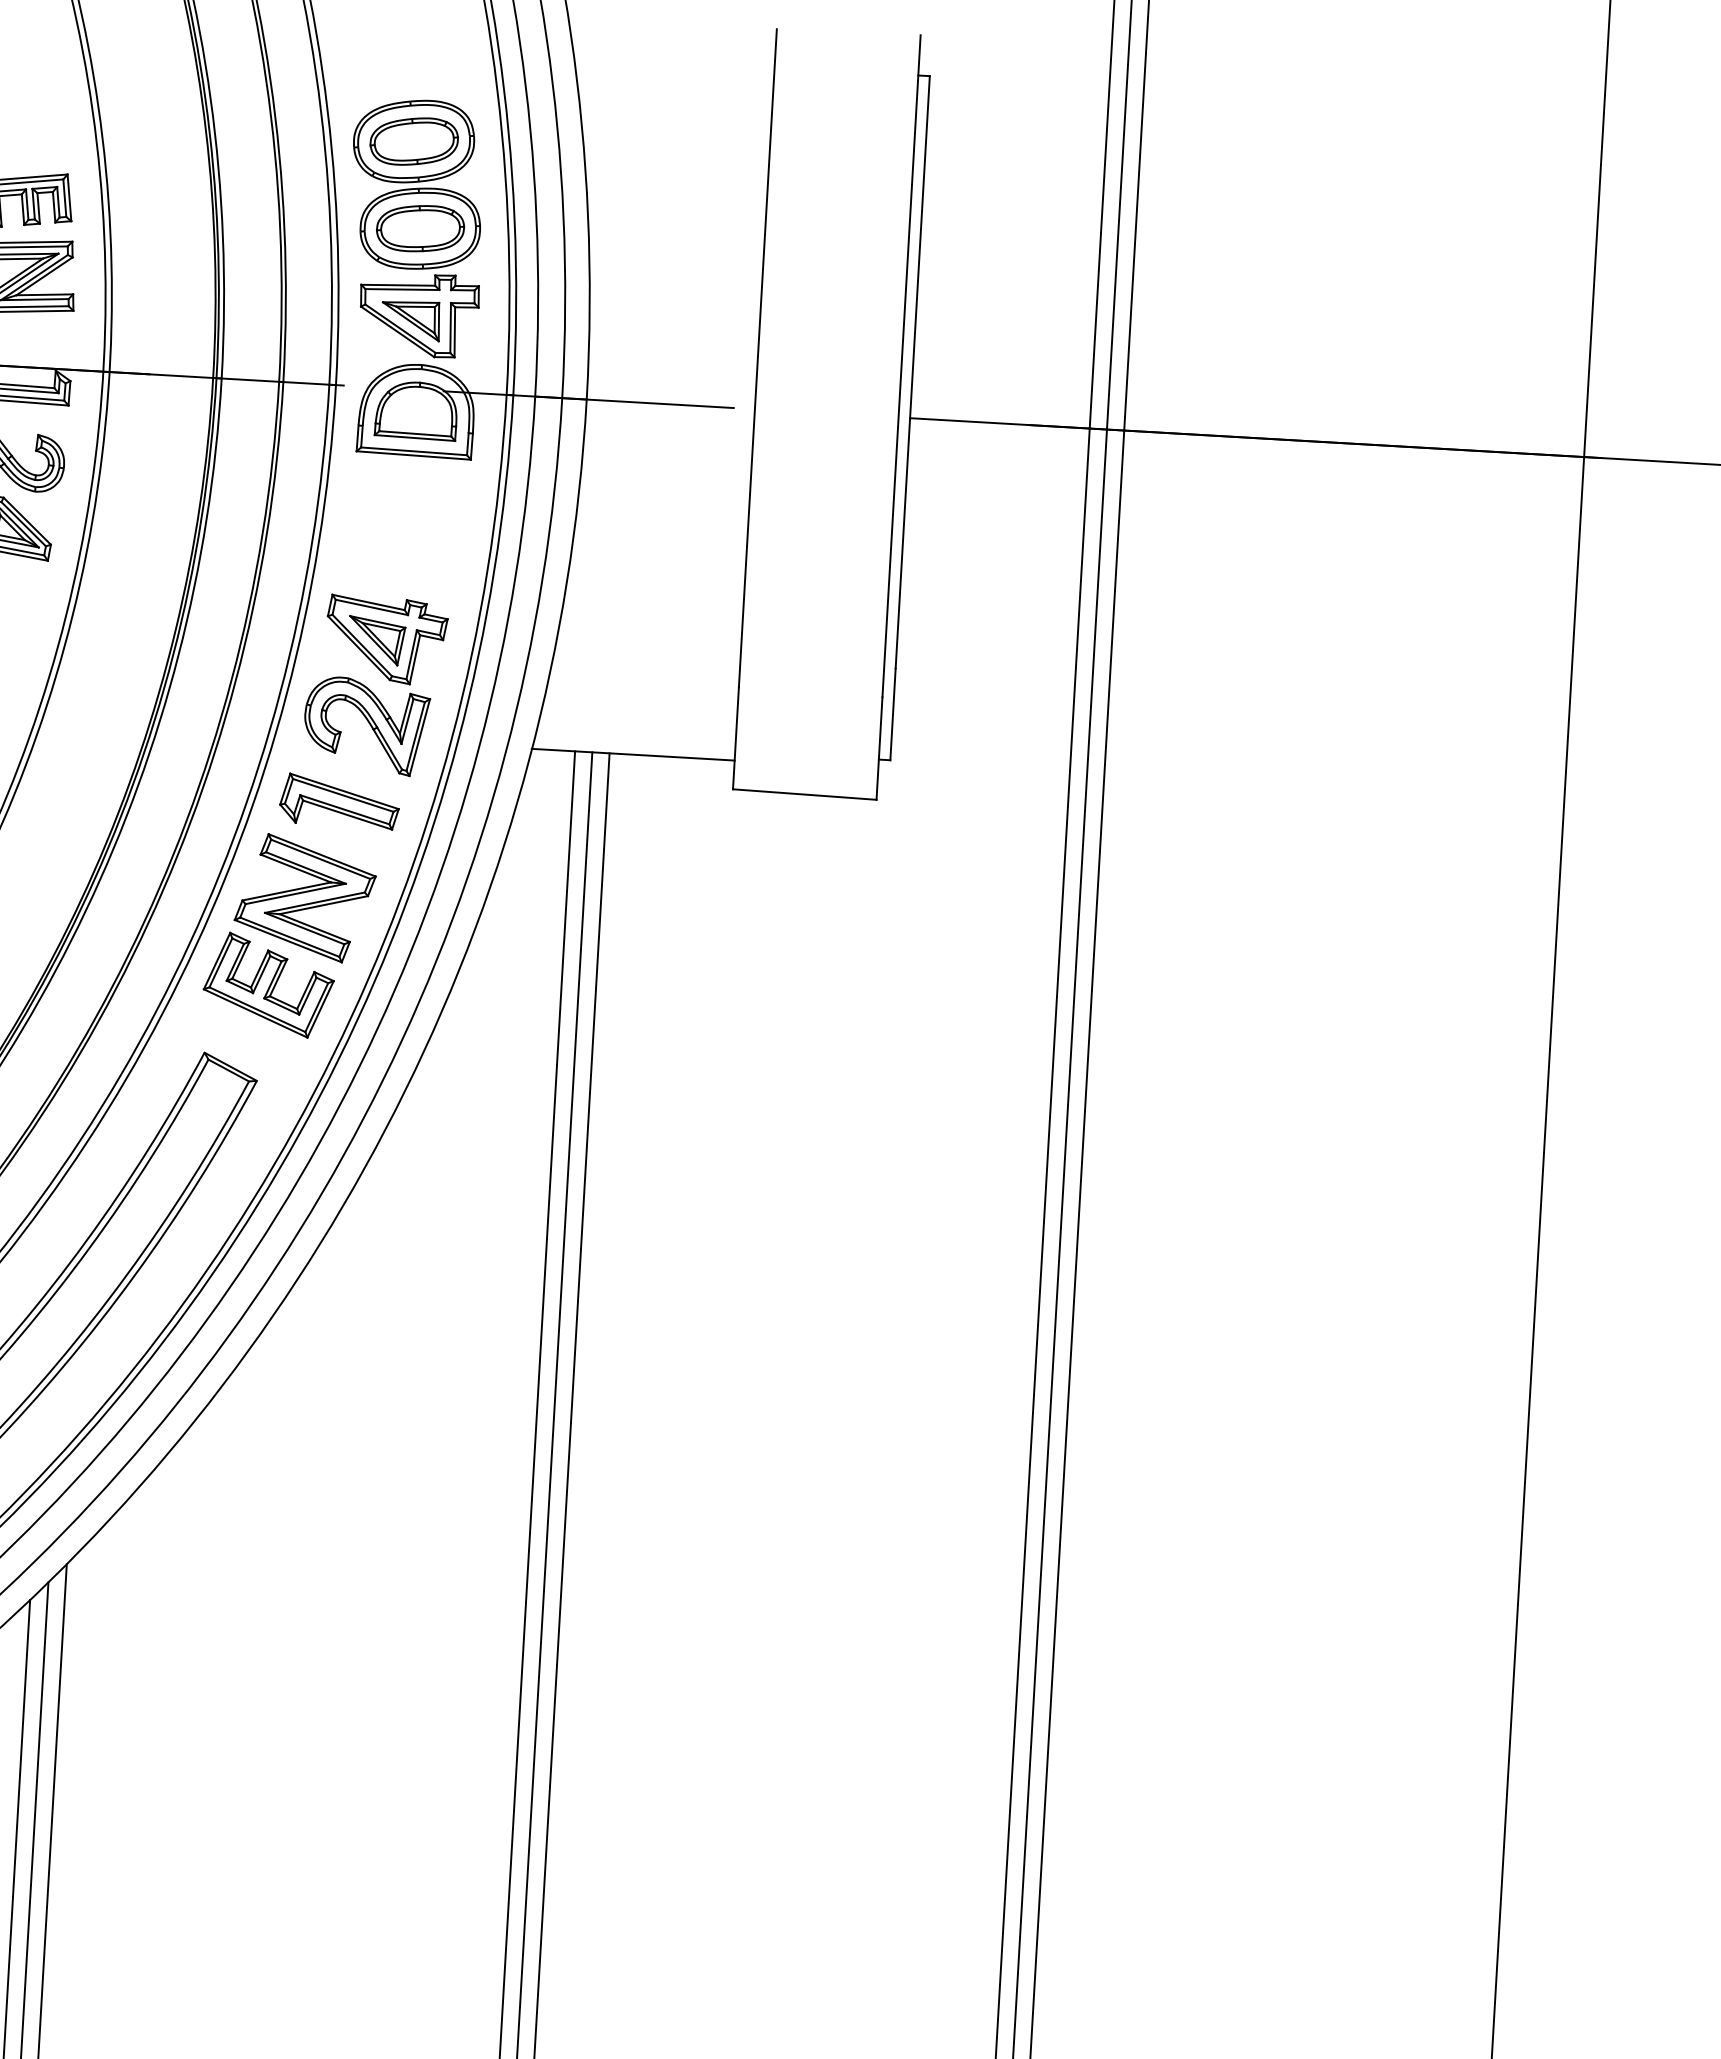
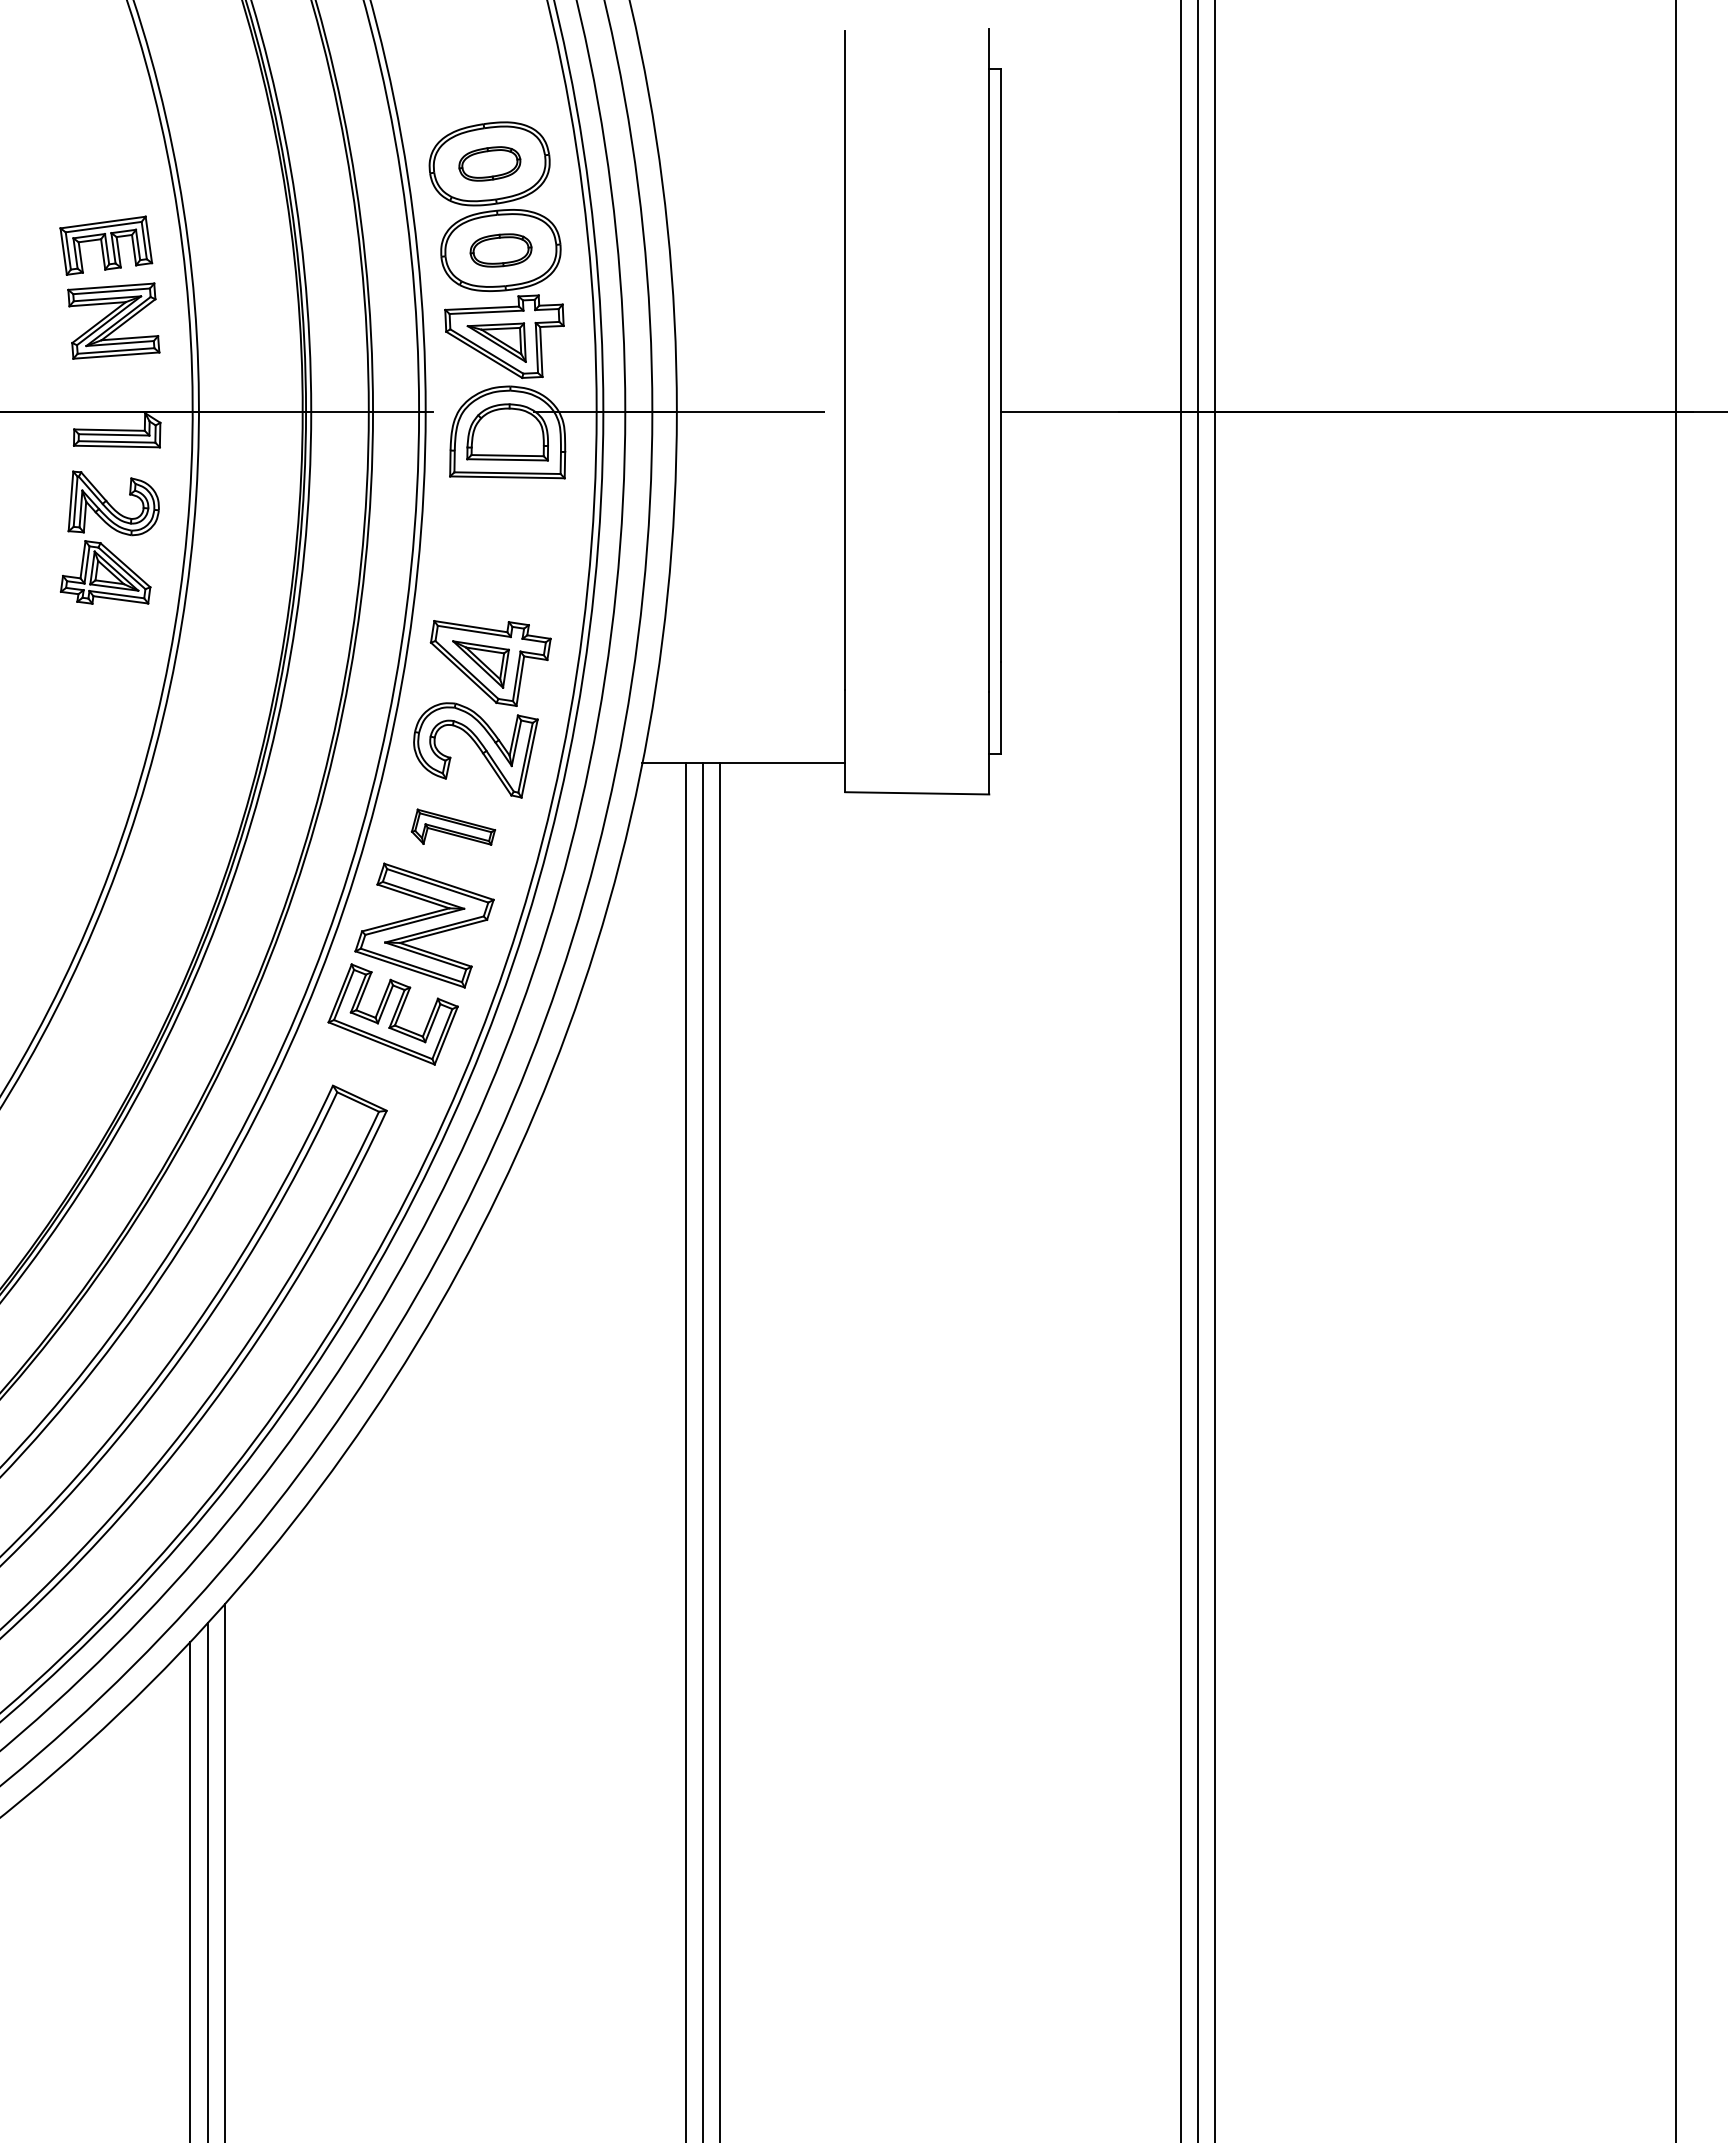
part: (413, 141) -> (489, 163), size x0.7
part: (419, 228) -> (500, 250), size x0.7
part: (339, 801) -> (453, 827), size x0.7

